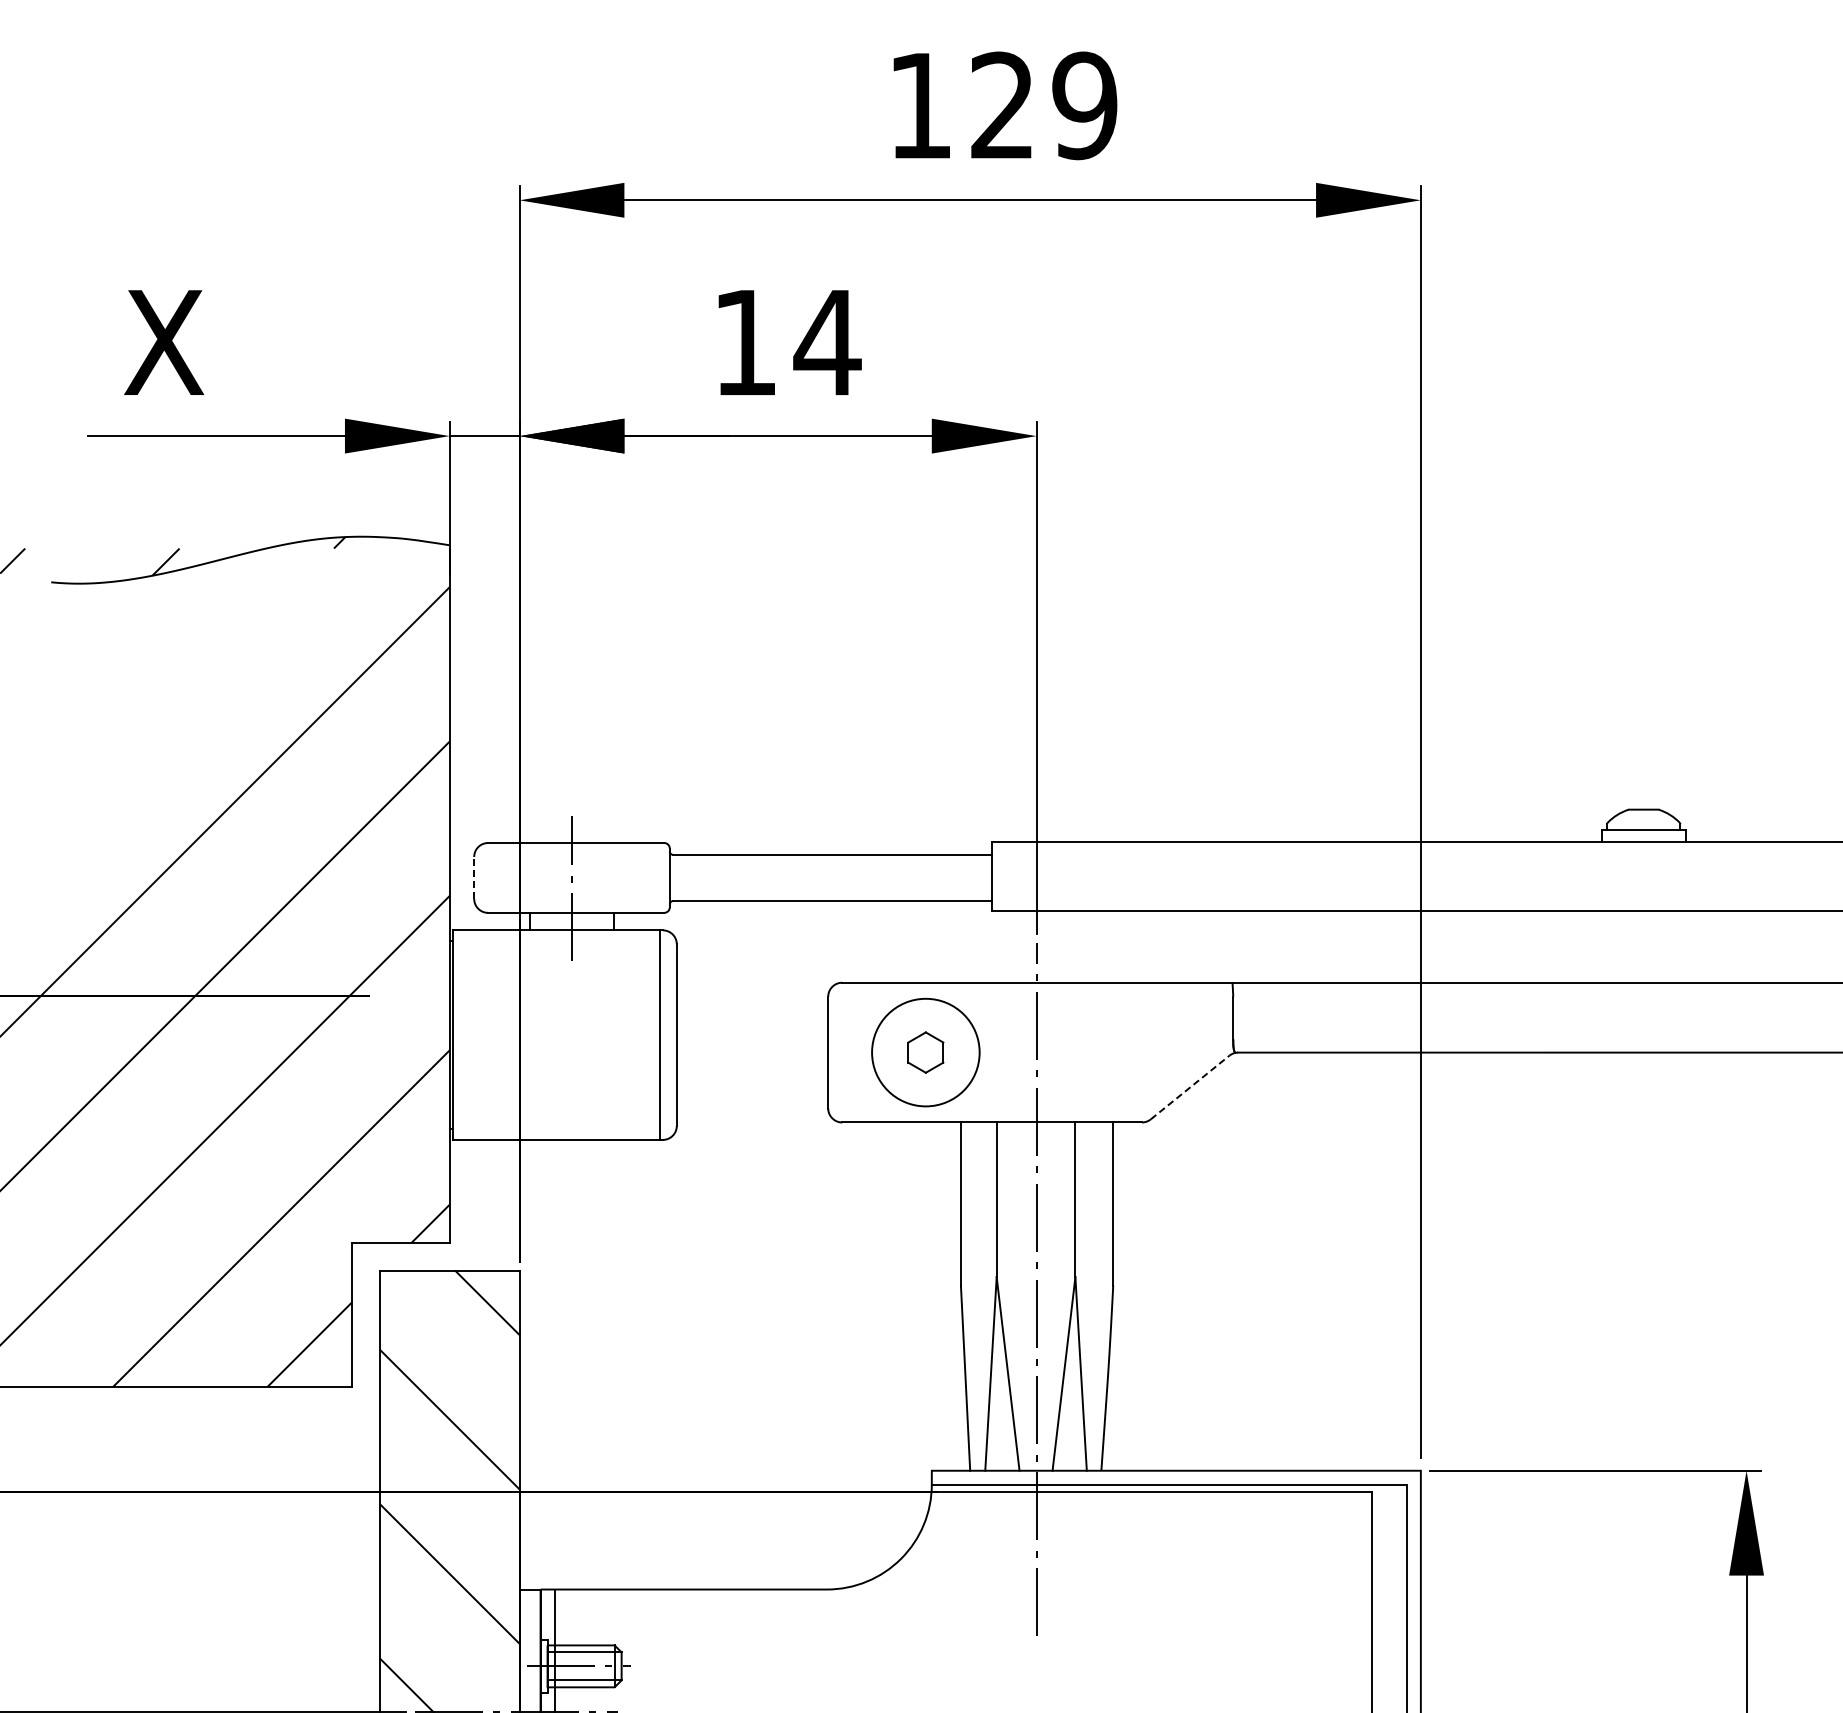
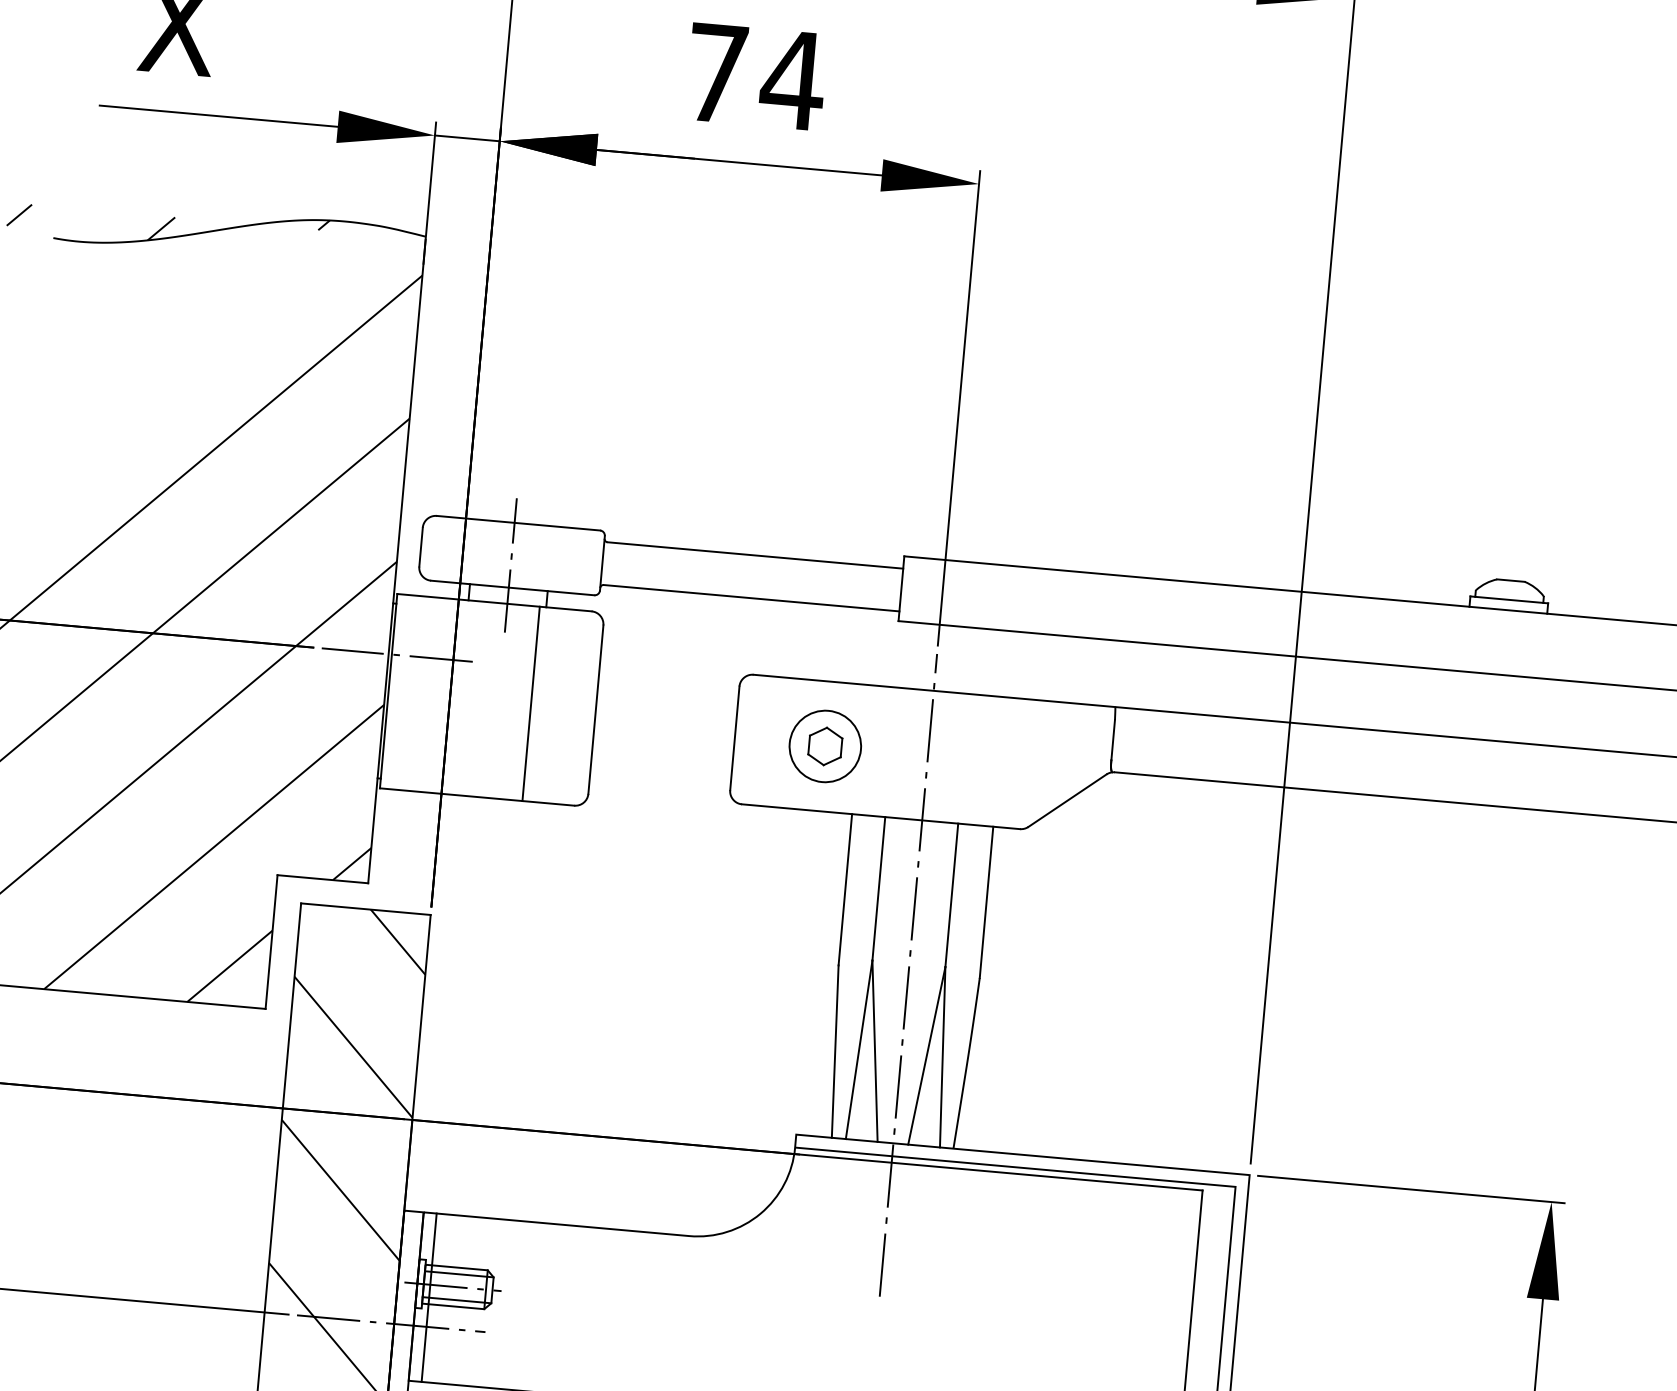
text: (745, 342) -> (716, 73), 14 -> 74
line: (474, 877) -> (421, 546), dashed -> solid
line: (458, 995) -> (396, 654), added
line: (659, 1034) -> (530, 703), moved
circle: (925, 1052) -> (825, 746), size x0.71
line: (1190, 1087) -> (1067, 800), dashed -> solid

